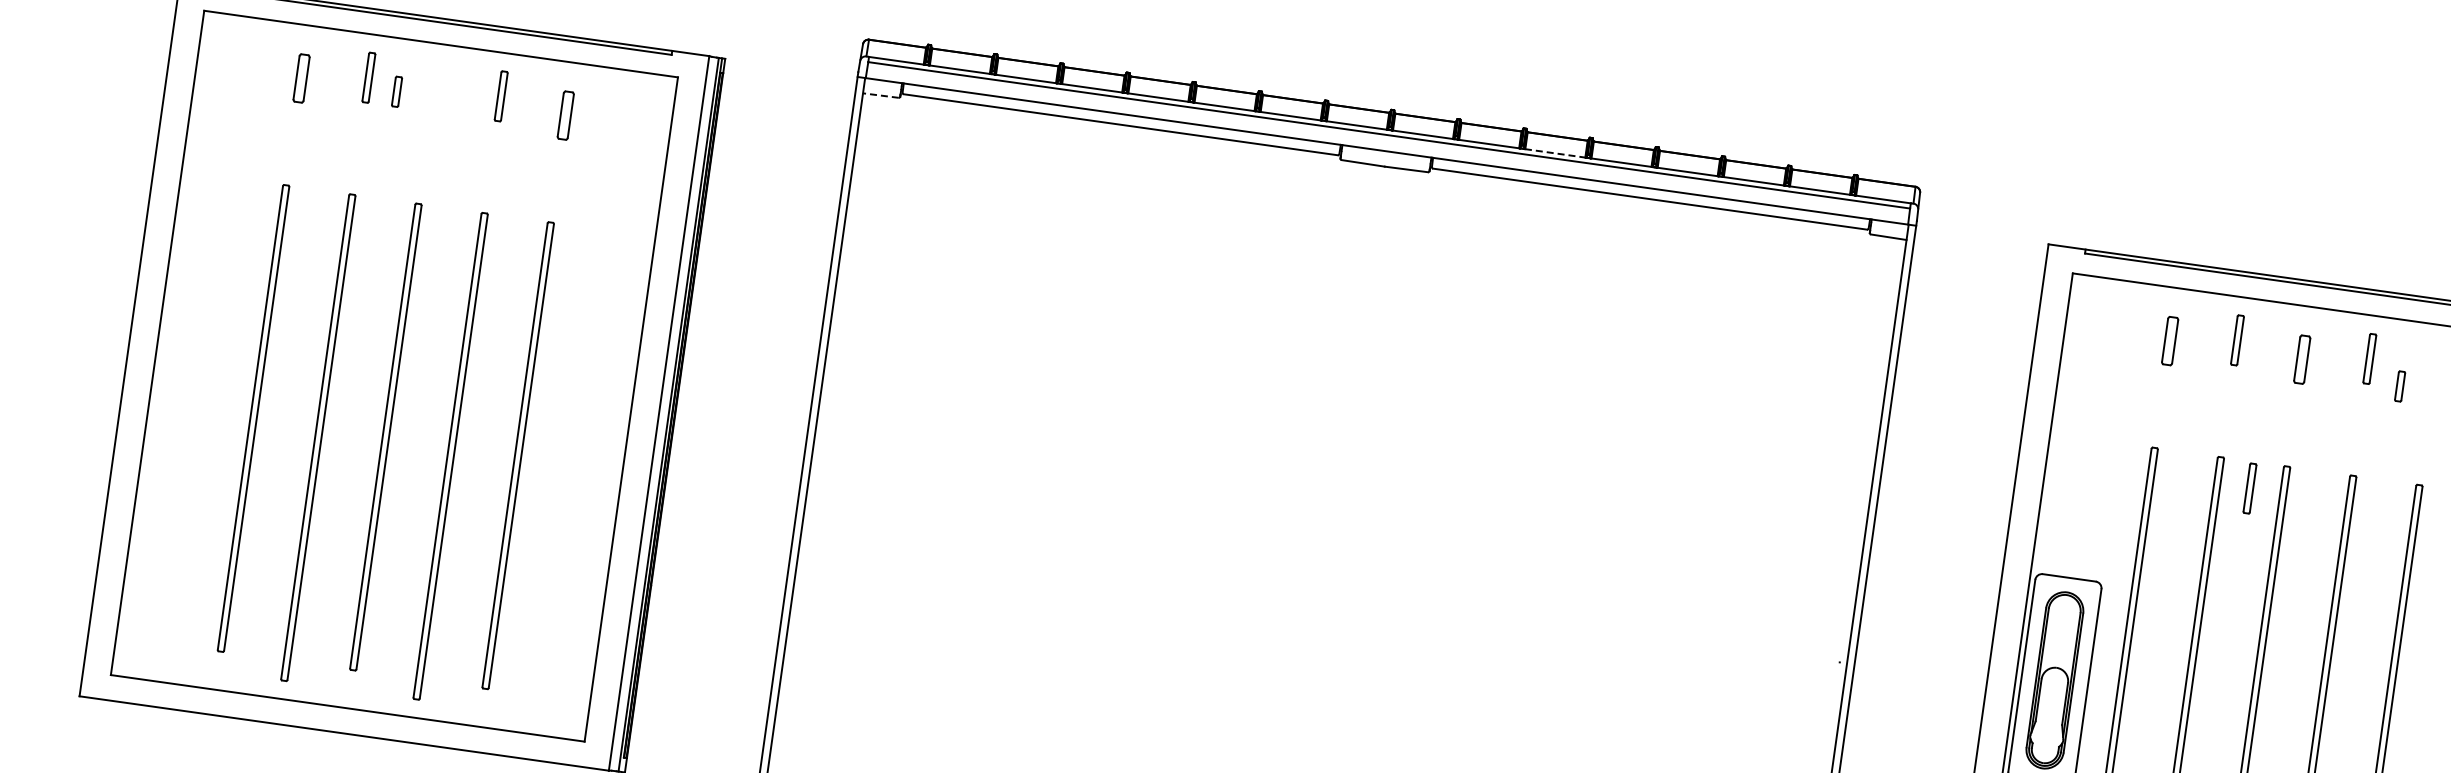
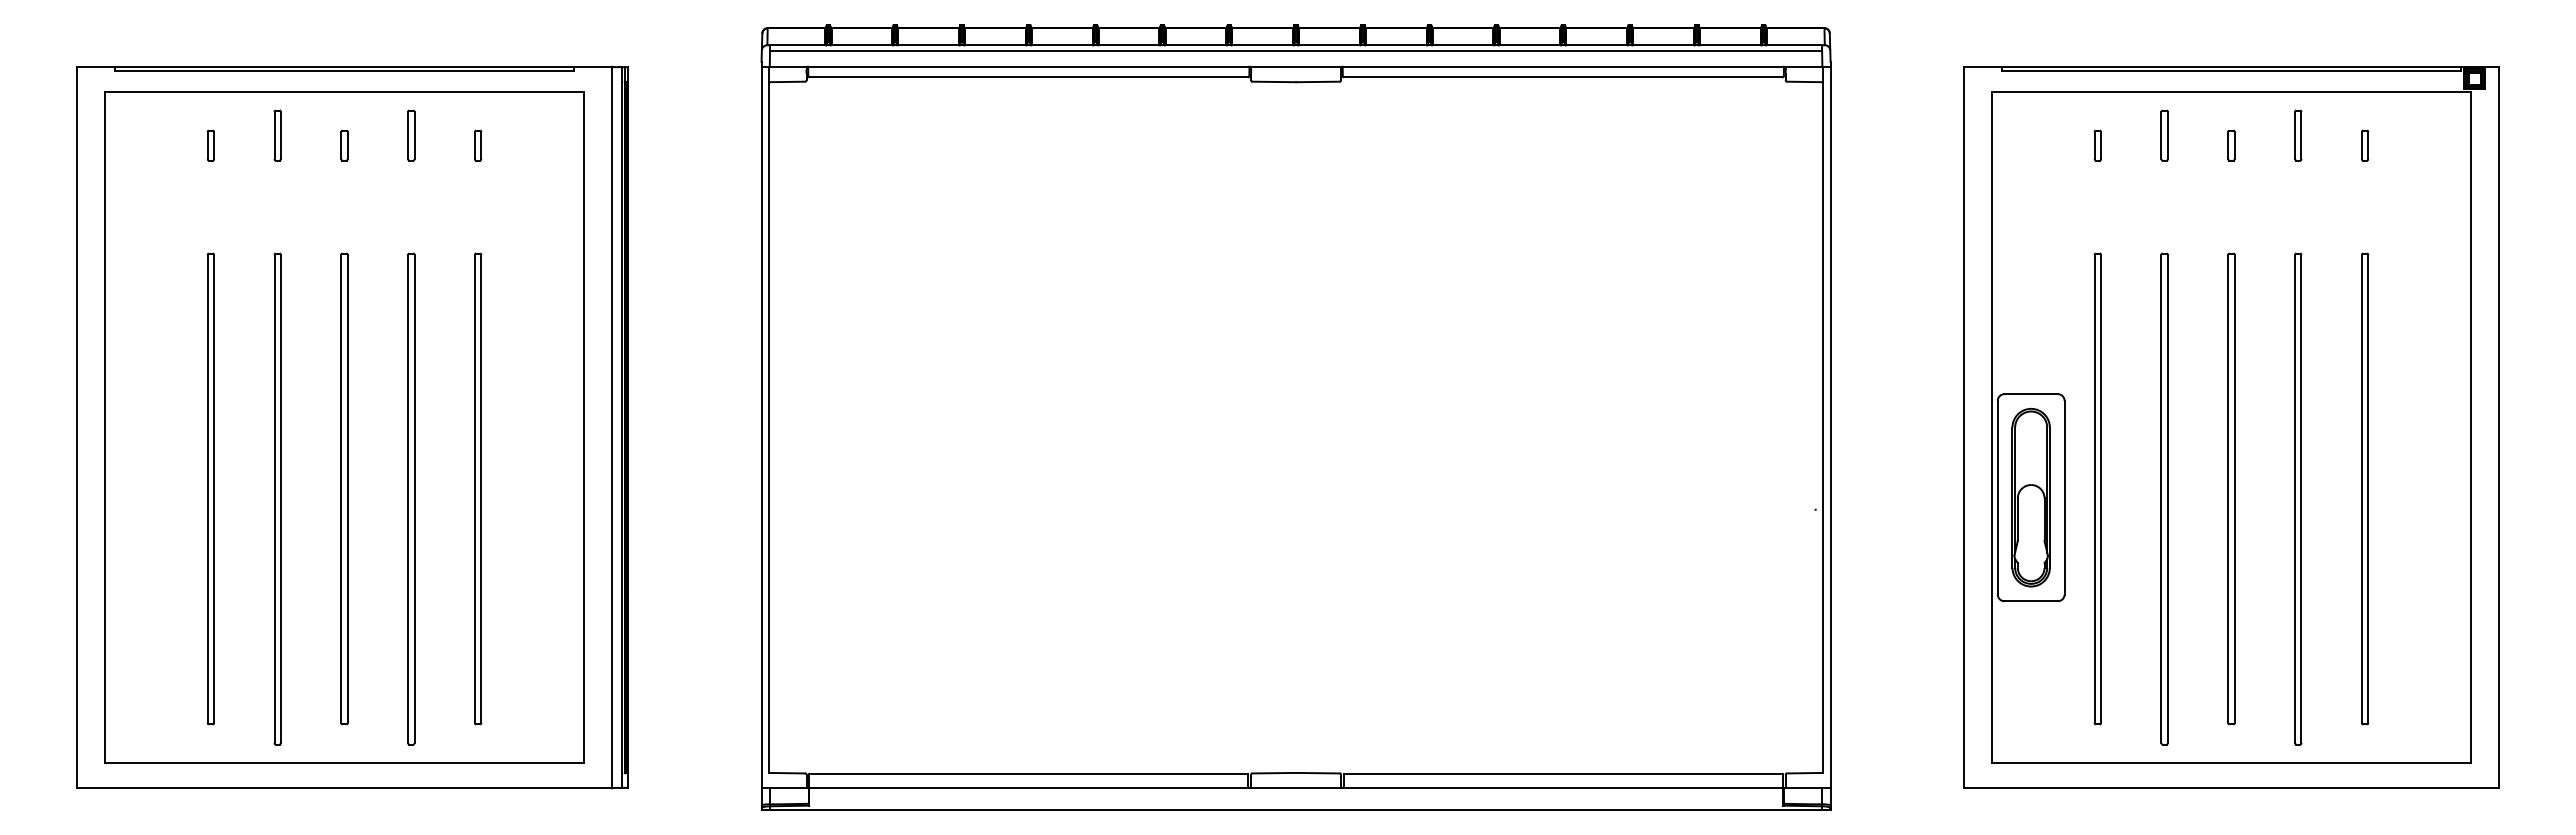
part: (300, 78) -> (210, 145), size x0.62
part: (397, 91) -> (344, 145), moved
line: (880, 95) -> (786, 81), dashed -> solid
part: (566, 115) -> (478, 145), size x0.62
line: (1555, 153) -> (1463, 45), dashed -> solid
part: (2169, 340) -> (2097, 145), size x0.62
part: (2302, 359) -> (2231, 145), size x0.62
part: (2400, 386) -> (2365, 145), moved
part: (2249, 488) -> (2197, 280), removed

